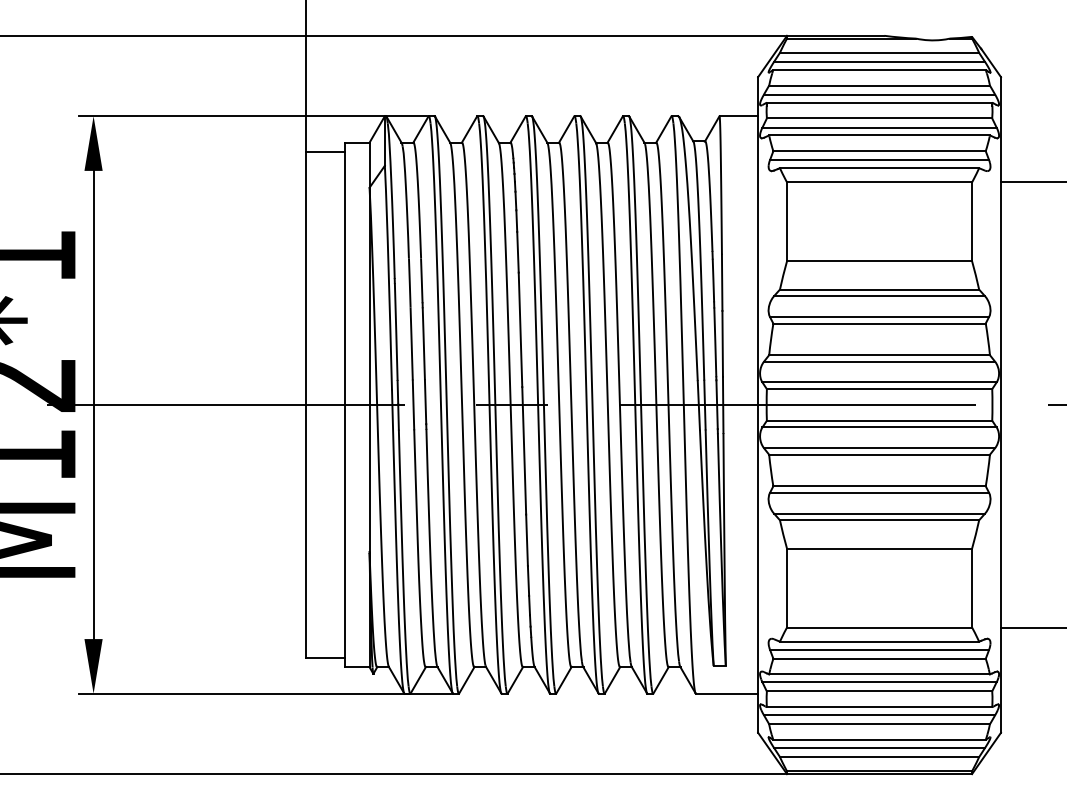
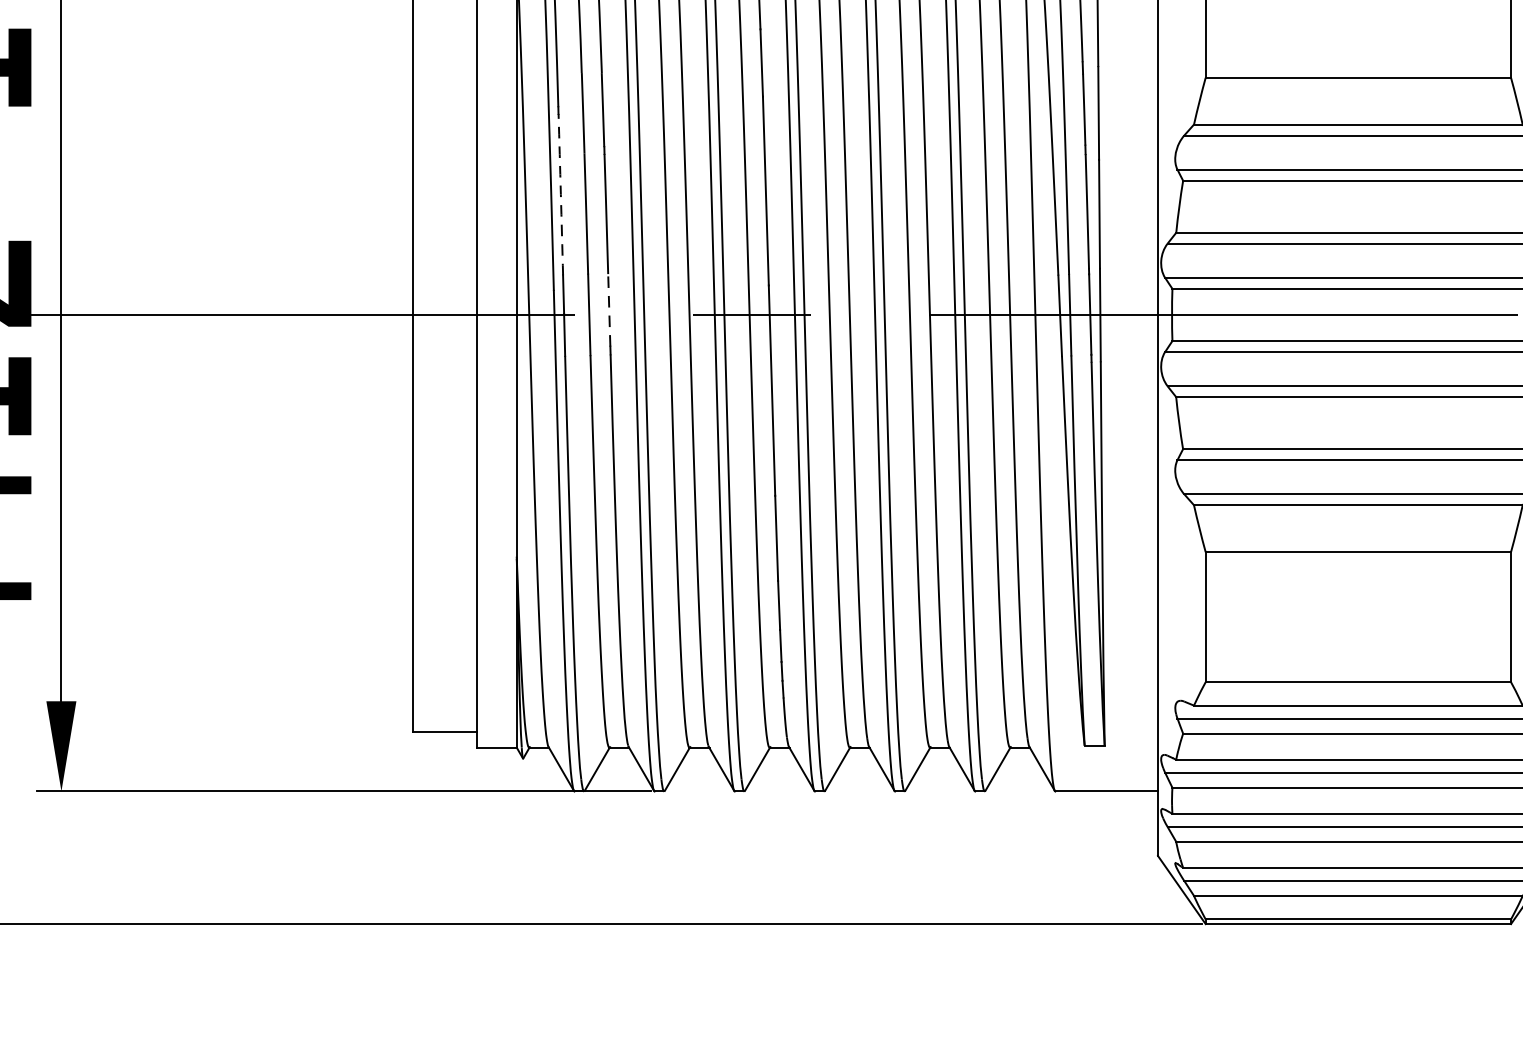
arc: (396, 332) -> (561, 195), solid -> dashed
line: (425, 402) -> (609, 310), solid -> dashed

